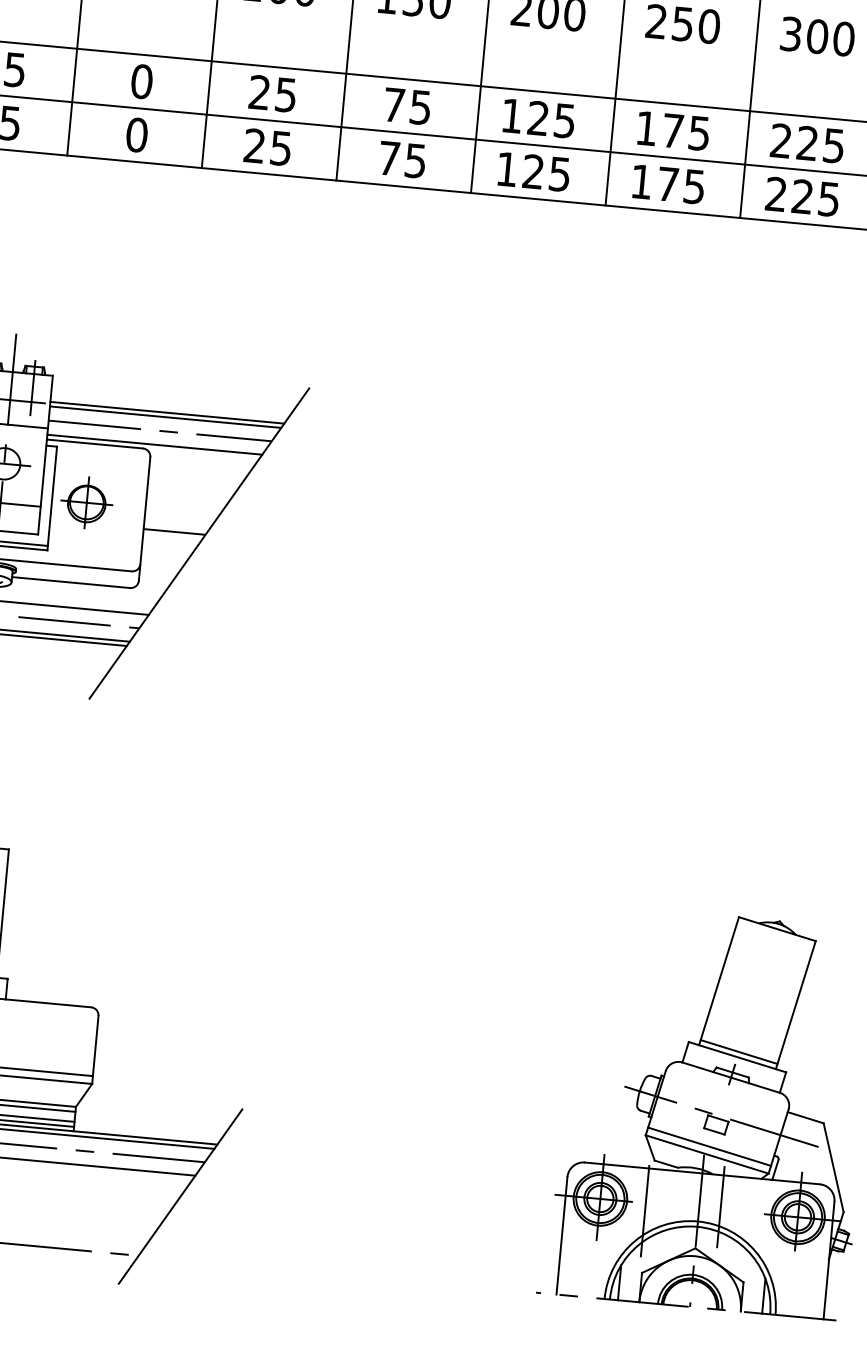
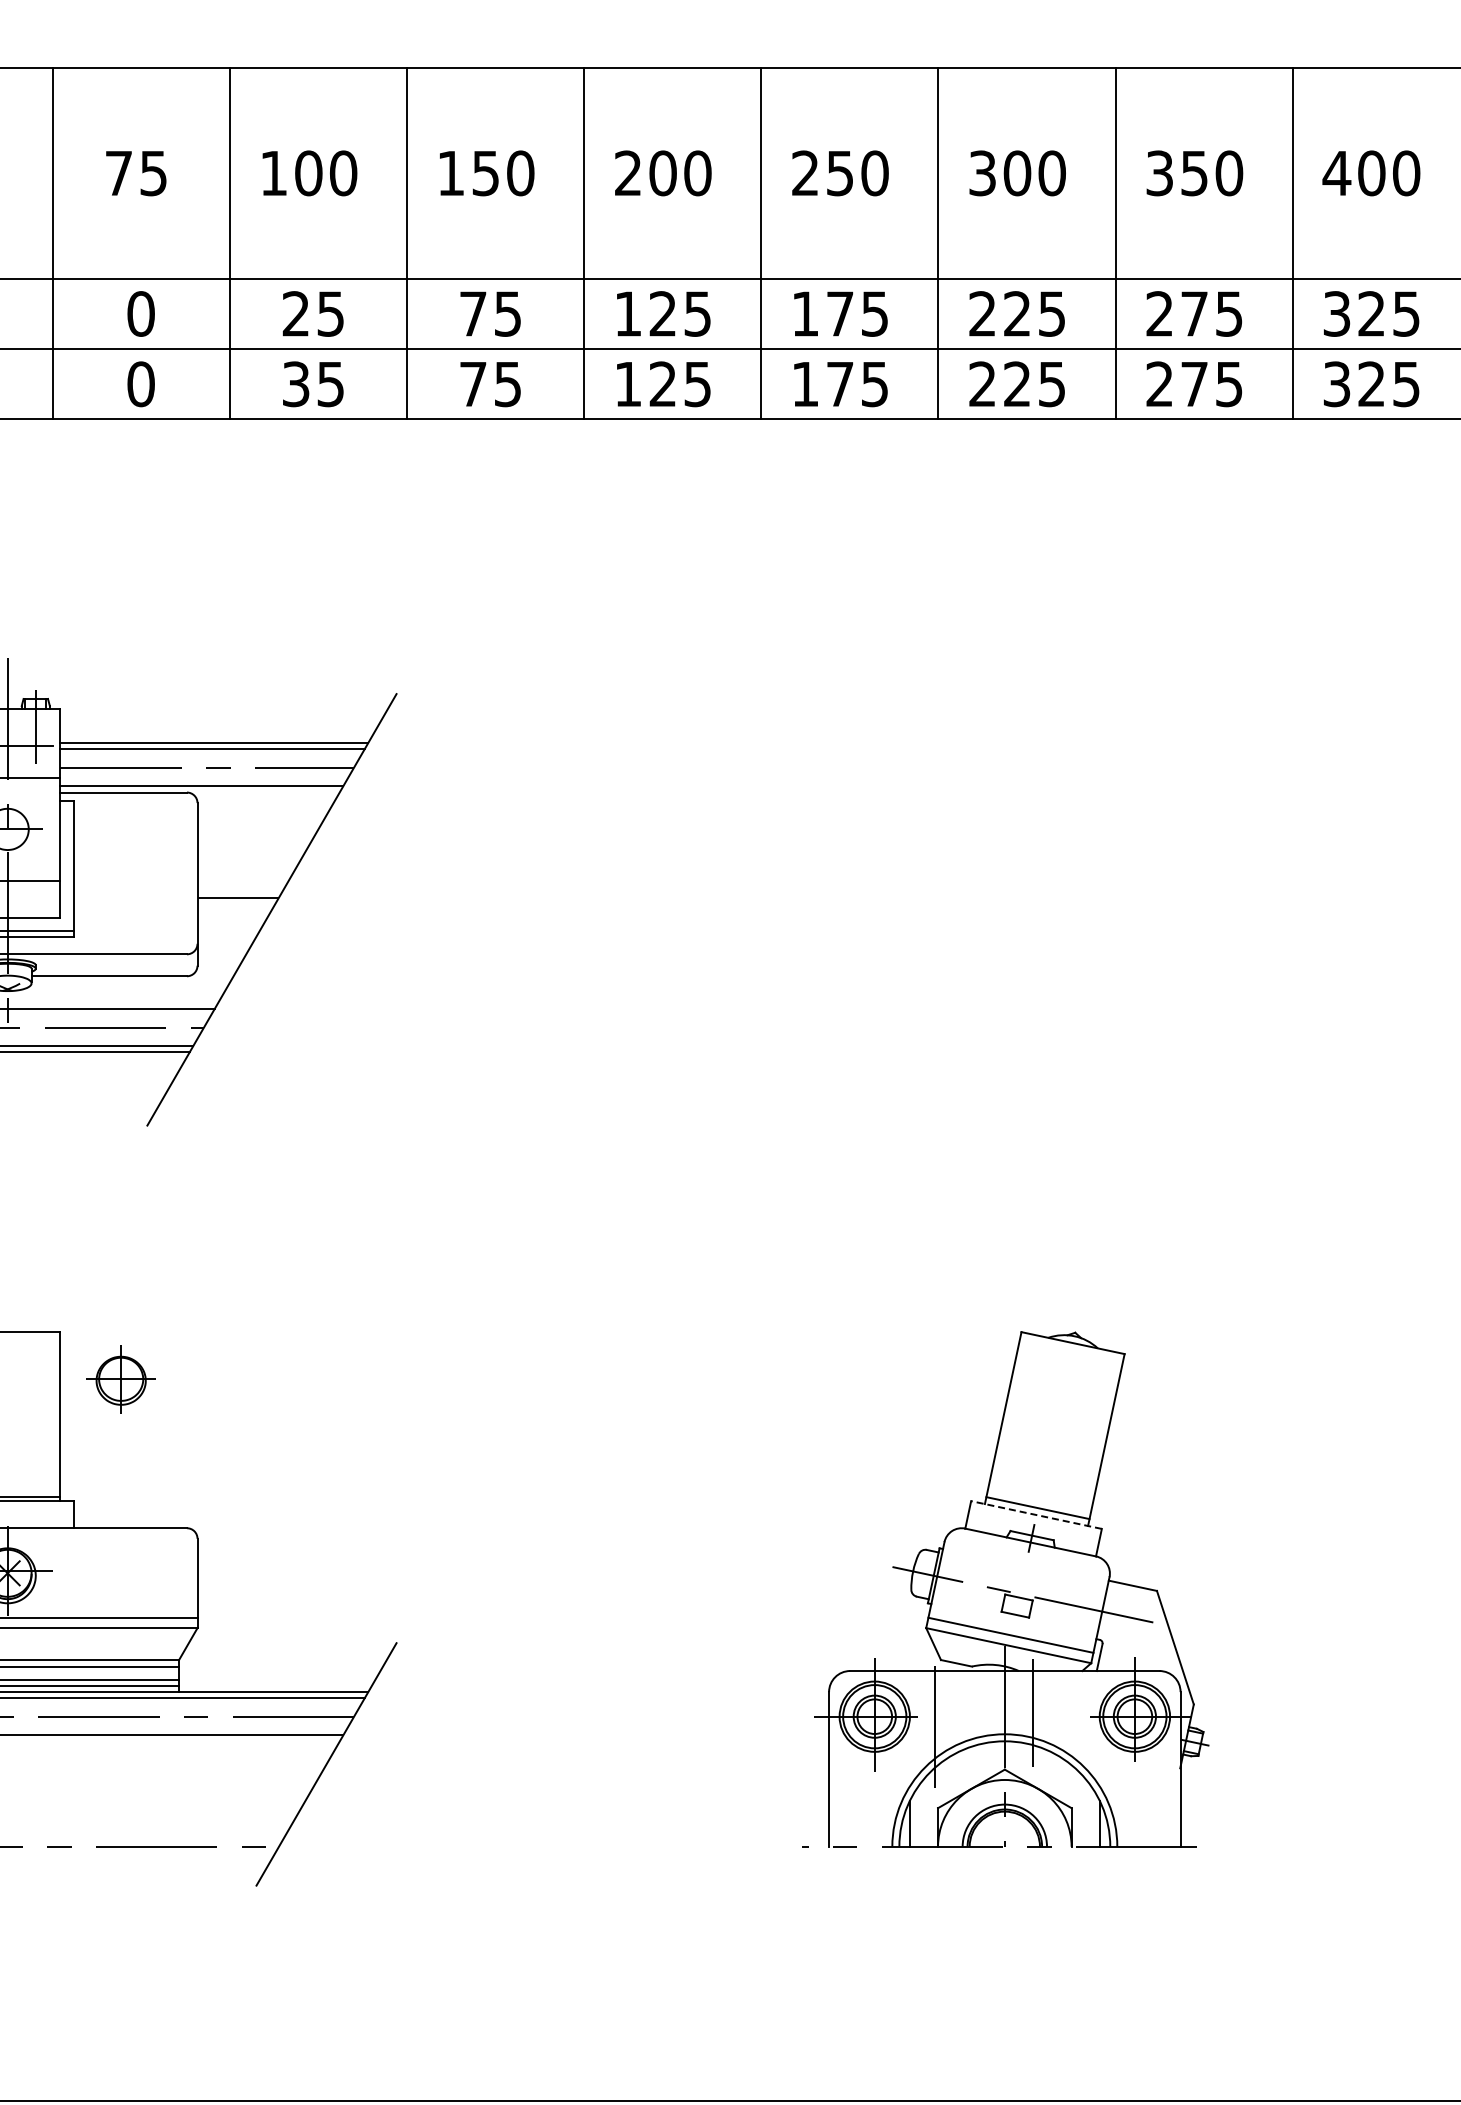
text: (254, 146) -> (295, 384), 25 -> 35
part: (86, 502) -> (120, 1379), moved
line: (737, 1057) -> (1036, 1515), solid -> dashed

